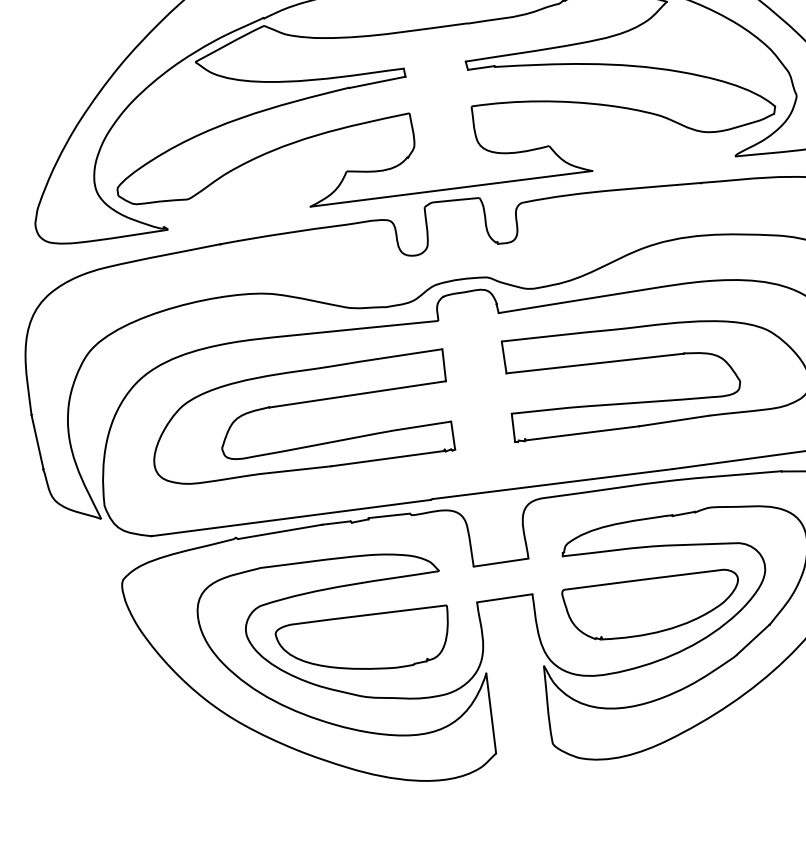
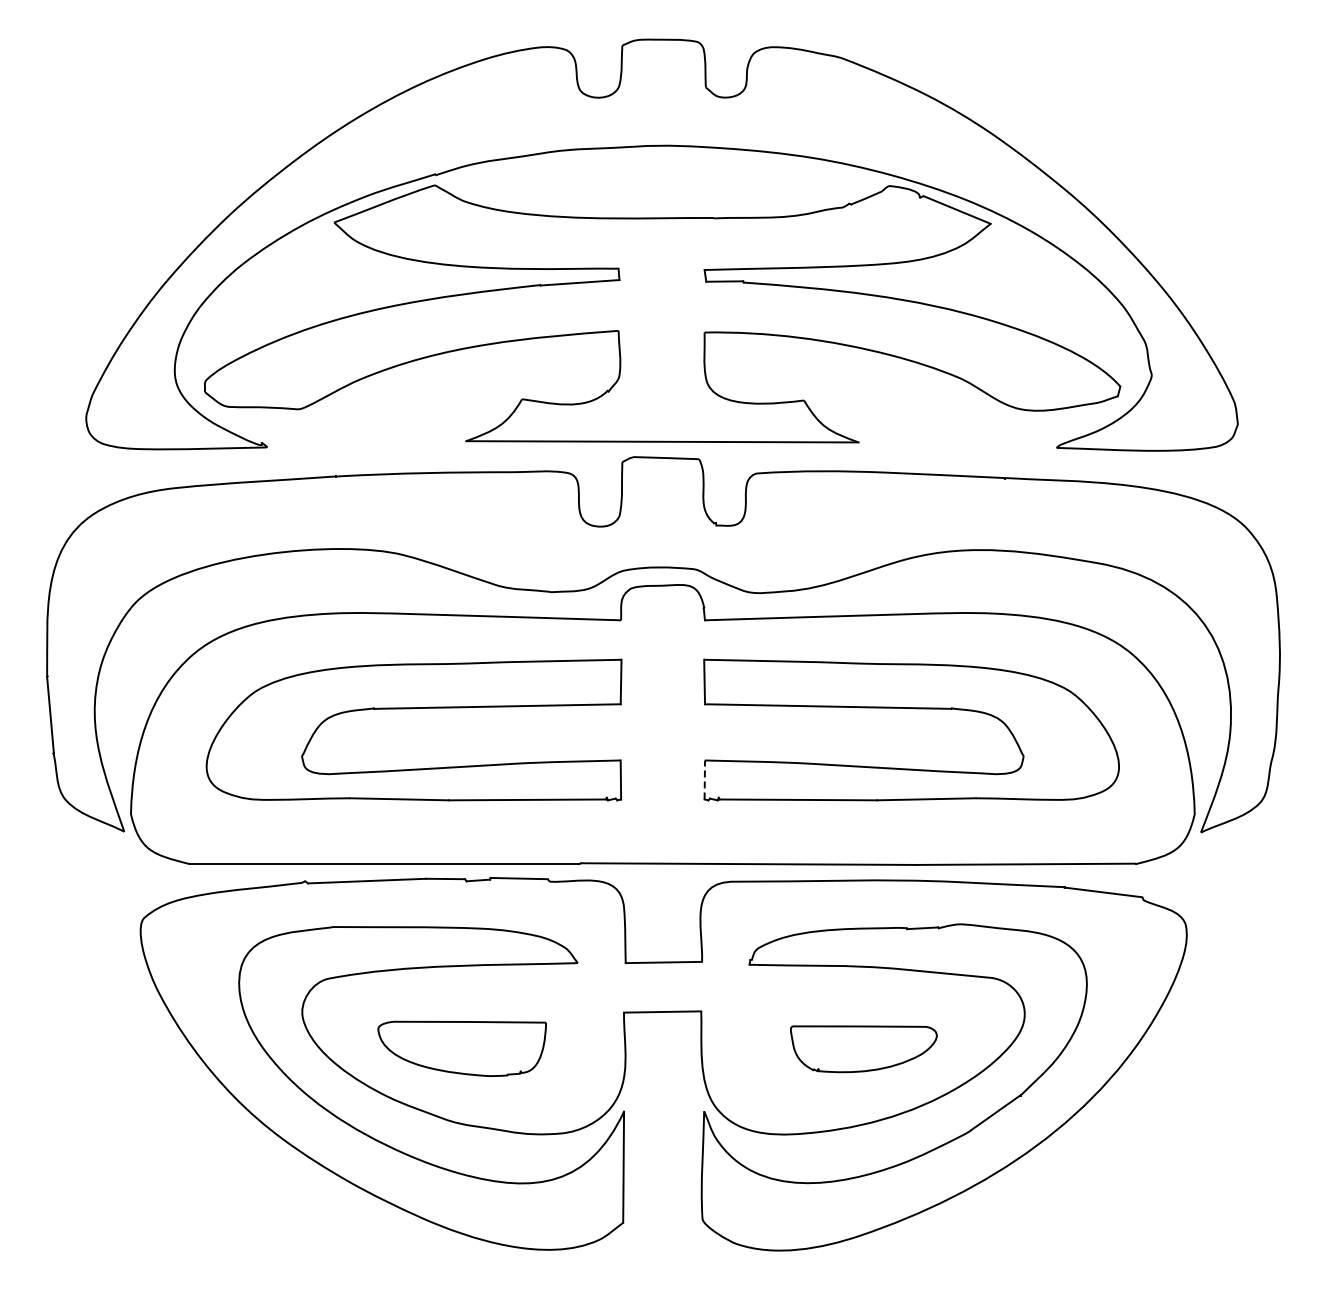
line: (513, 427) -> (704, 779), solid -> dashed
part: (652, 606) -> (863, 1049), size x0.6
part: (363, 643) -> (461, 1048), size x0.7

